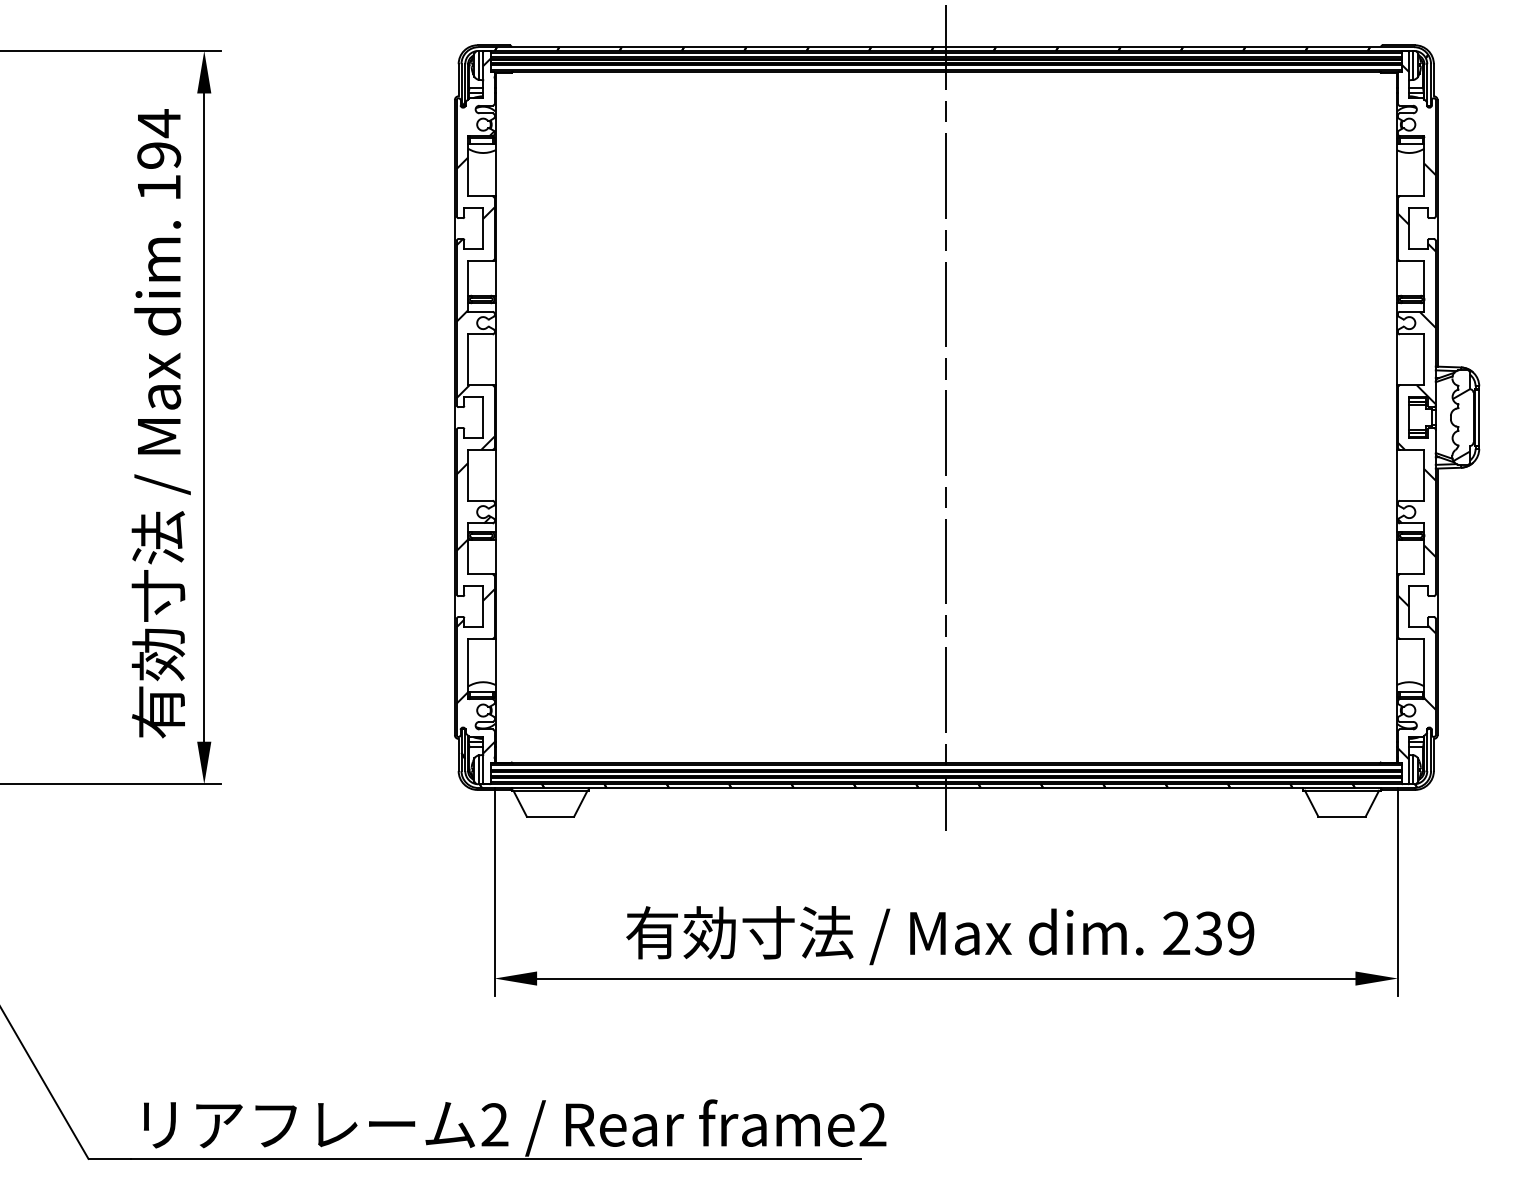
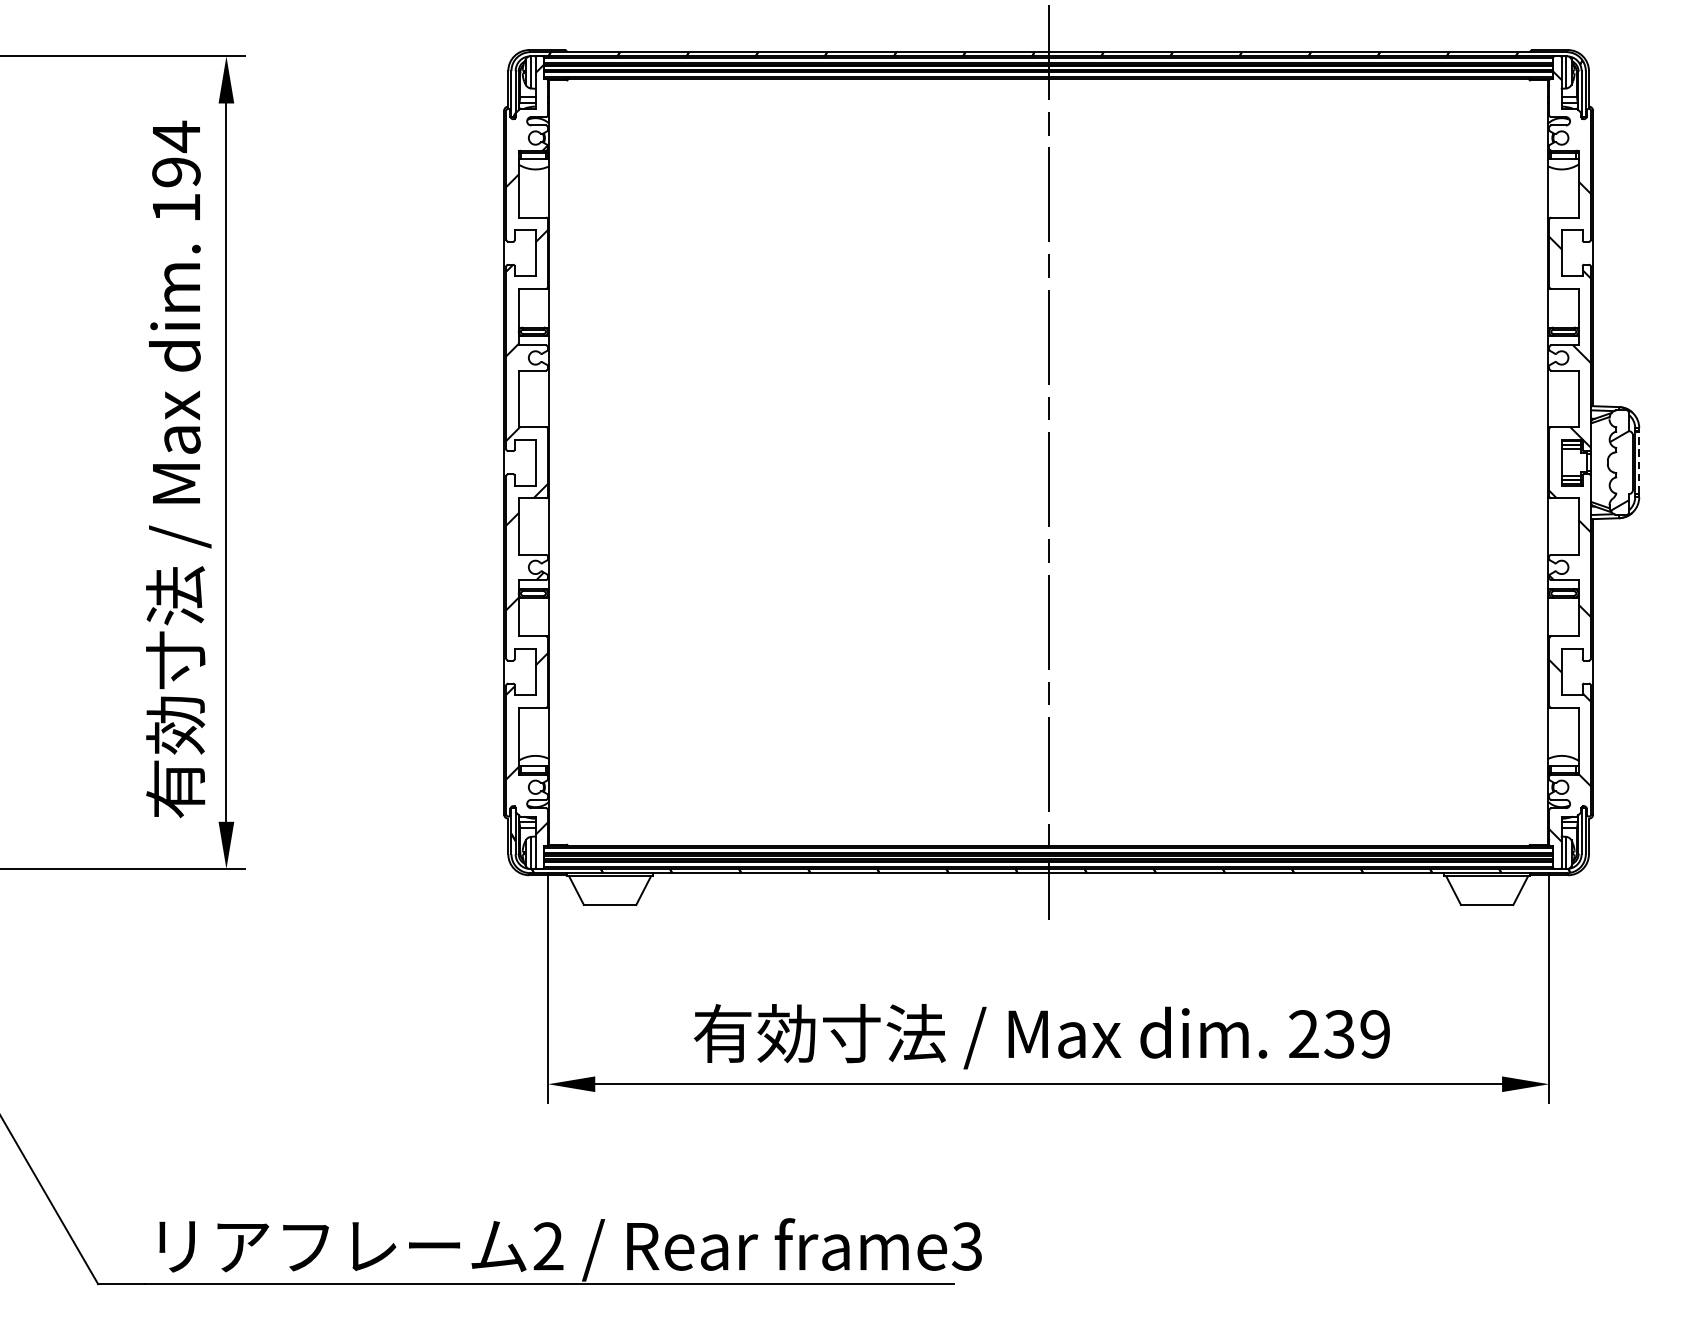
line: (1479, 417) -> (1639, 462), solid -> dashed
text: (872, 1124) -> (966, 1245), frame2 -> frame3

